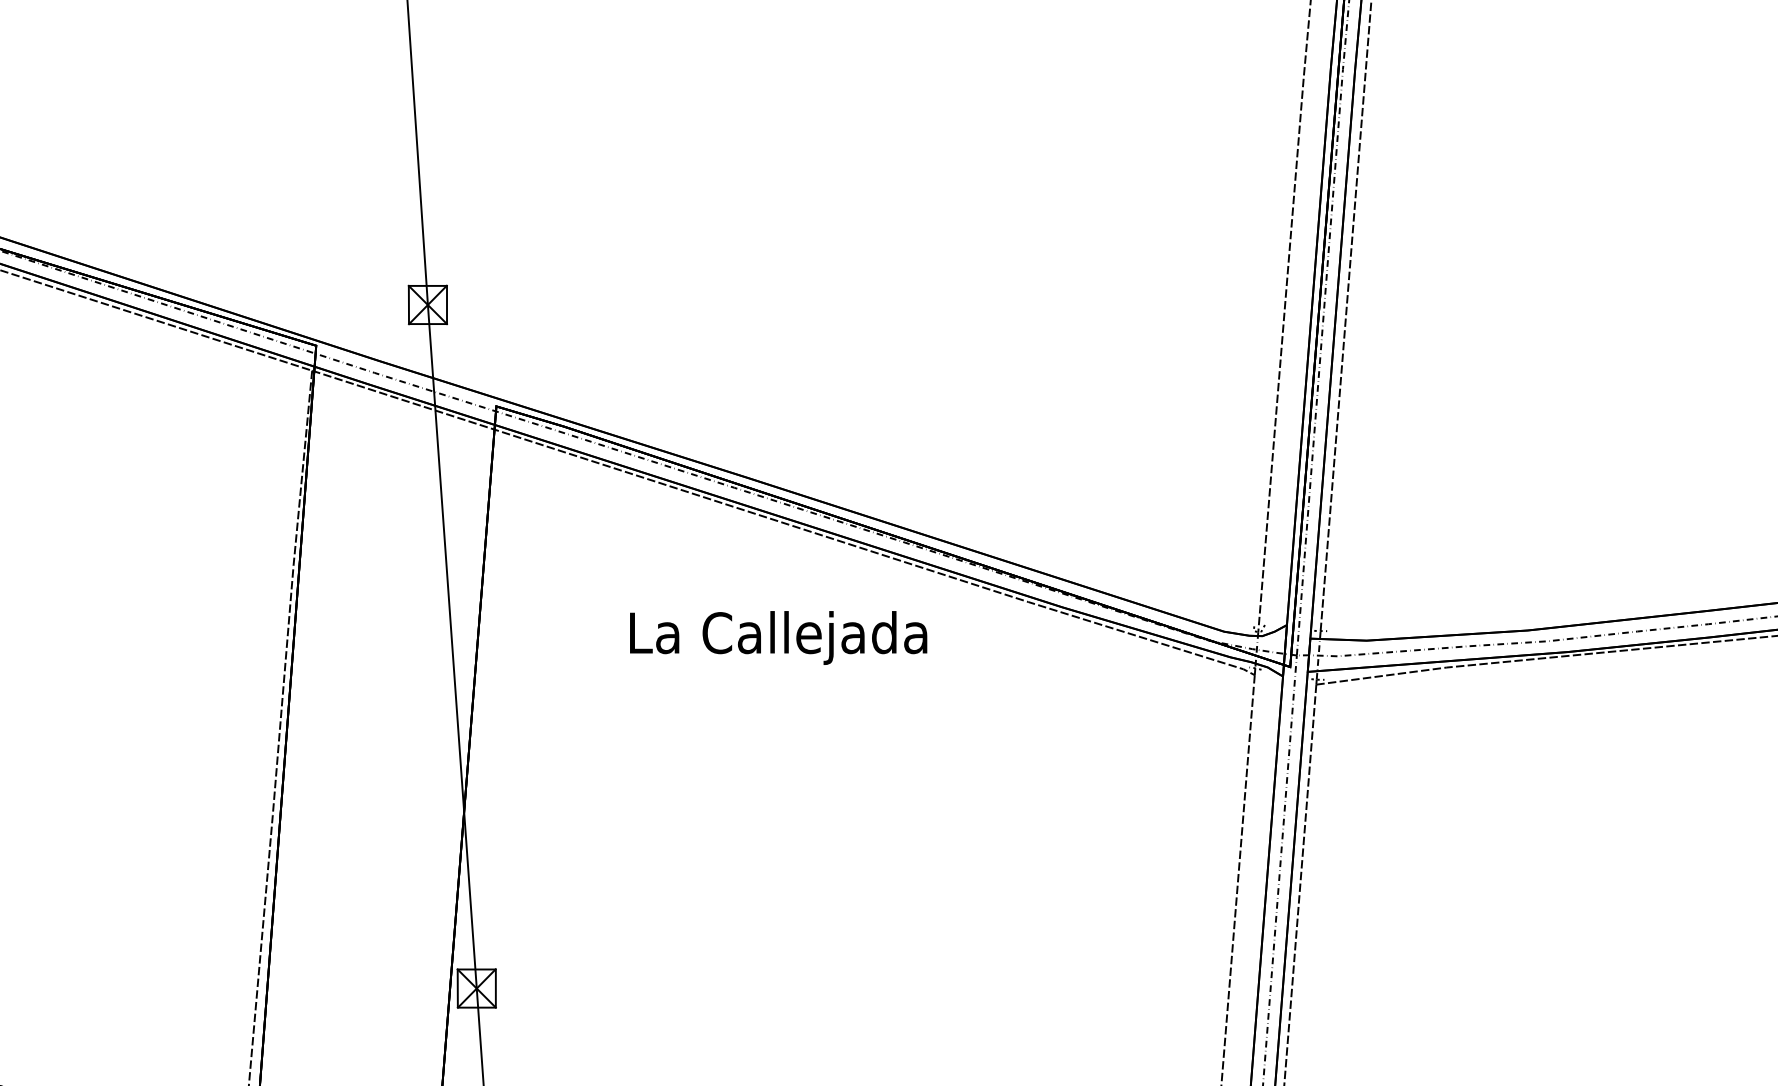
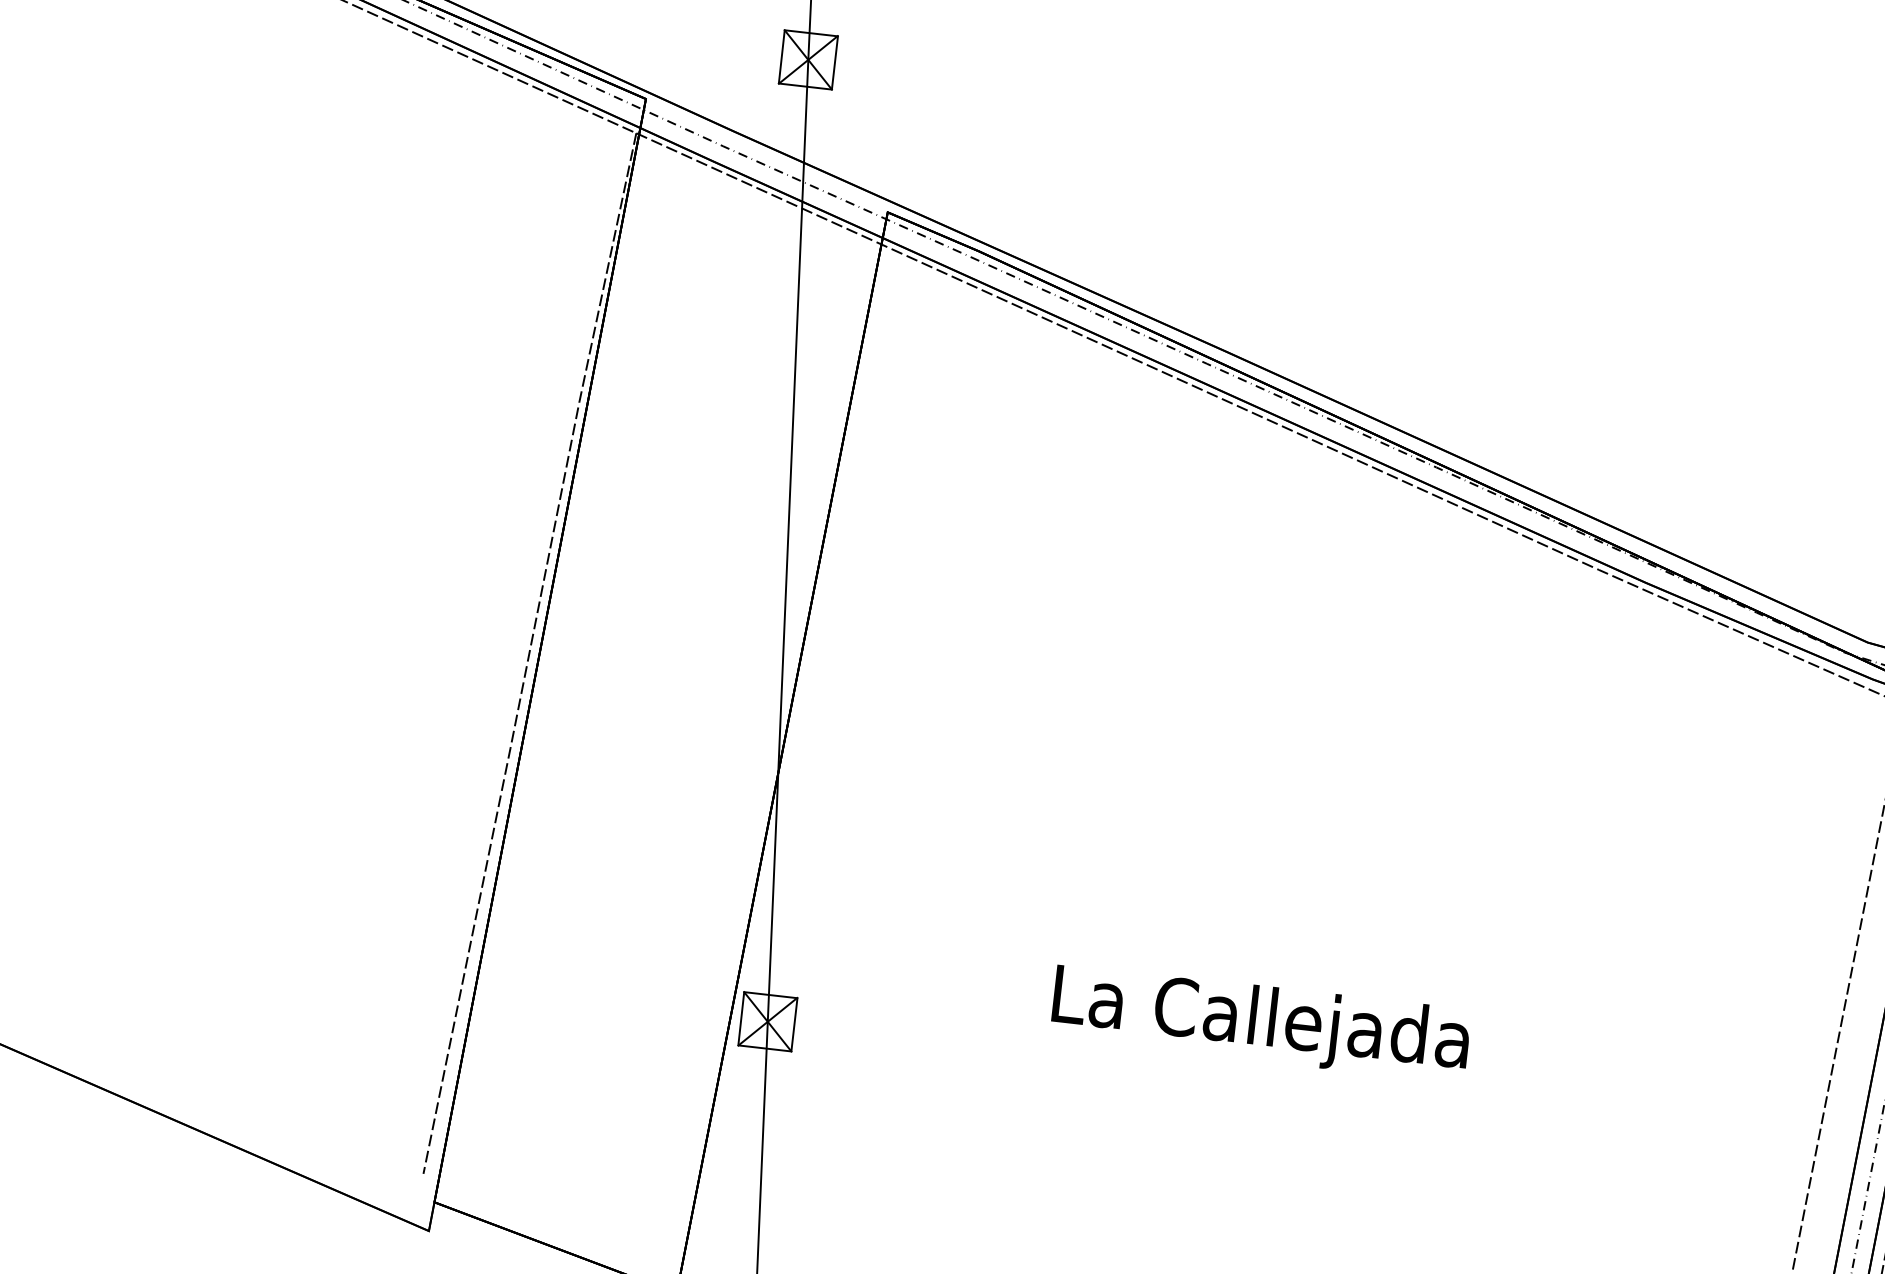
text: (778, 637) -> (1260, 1022), moved

